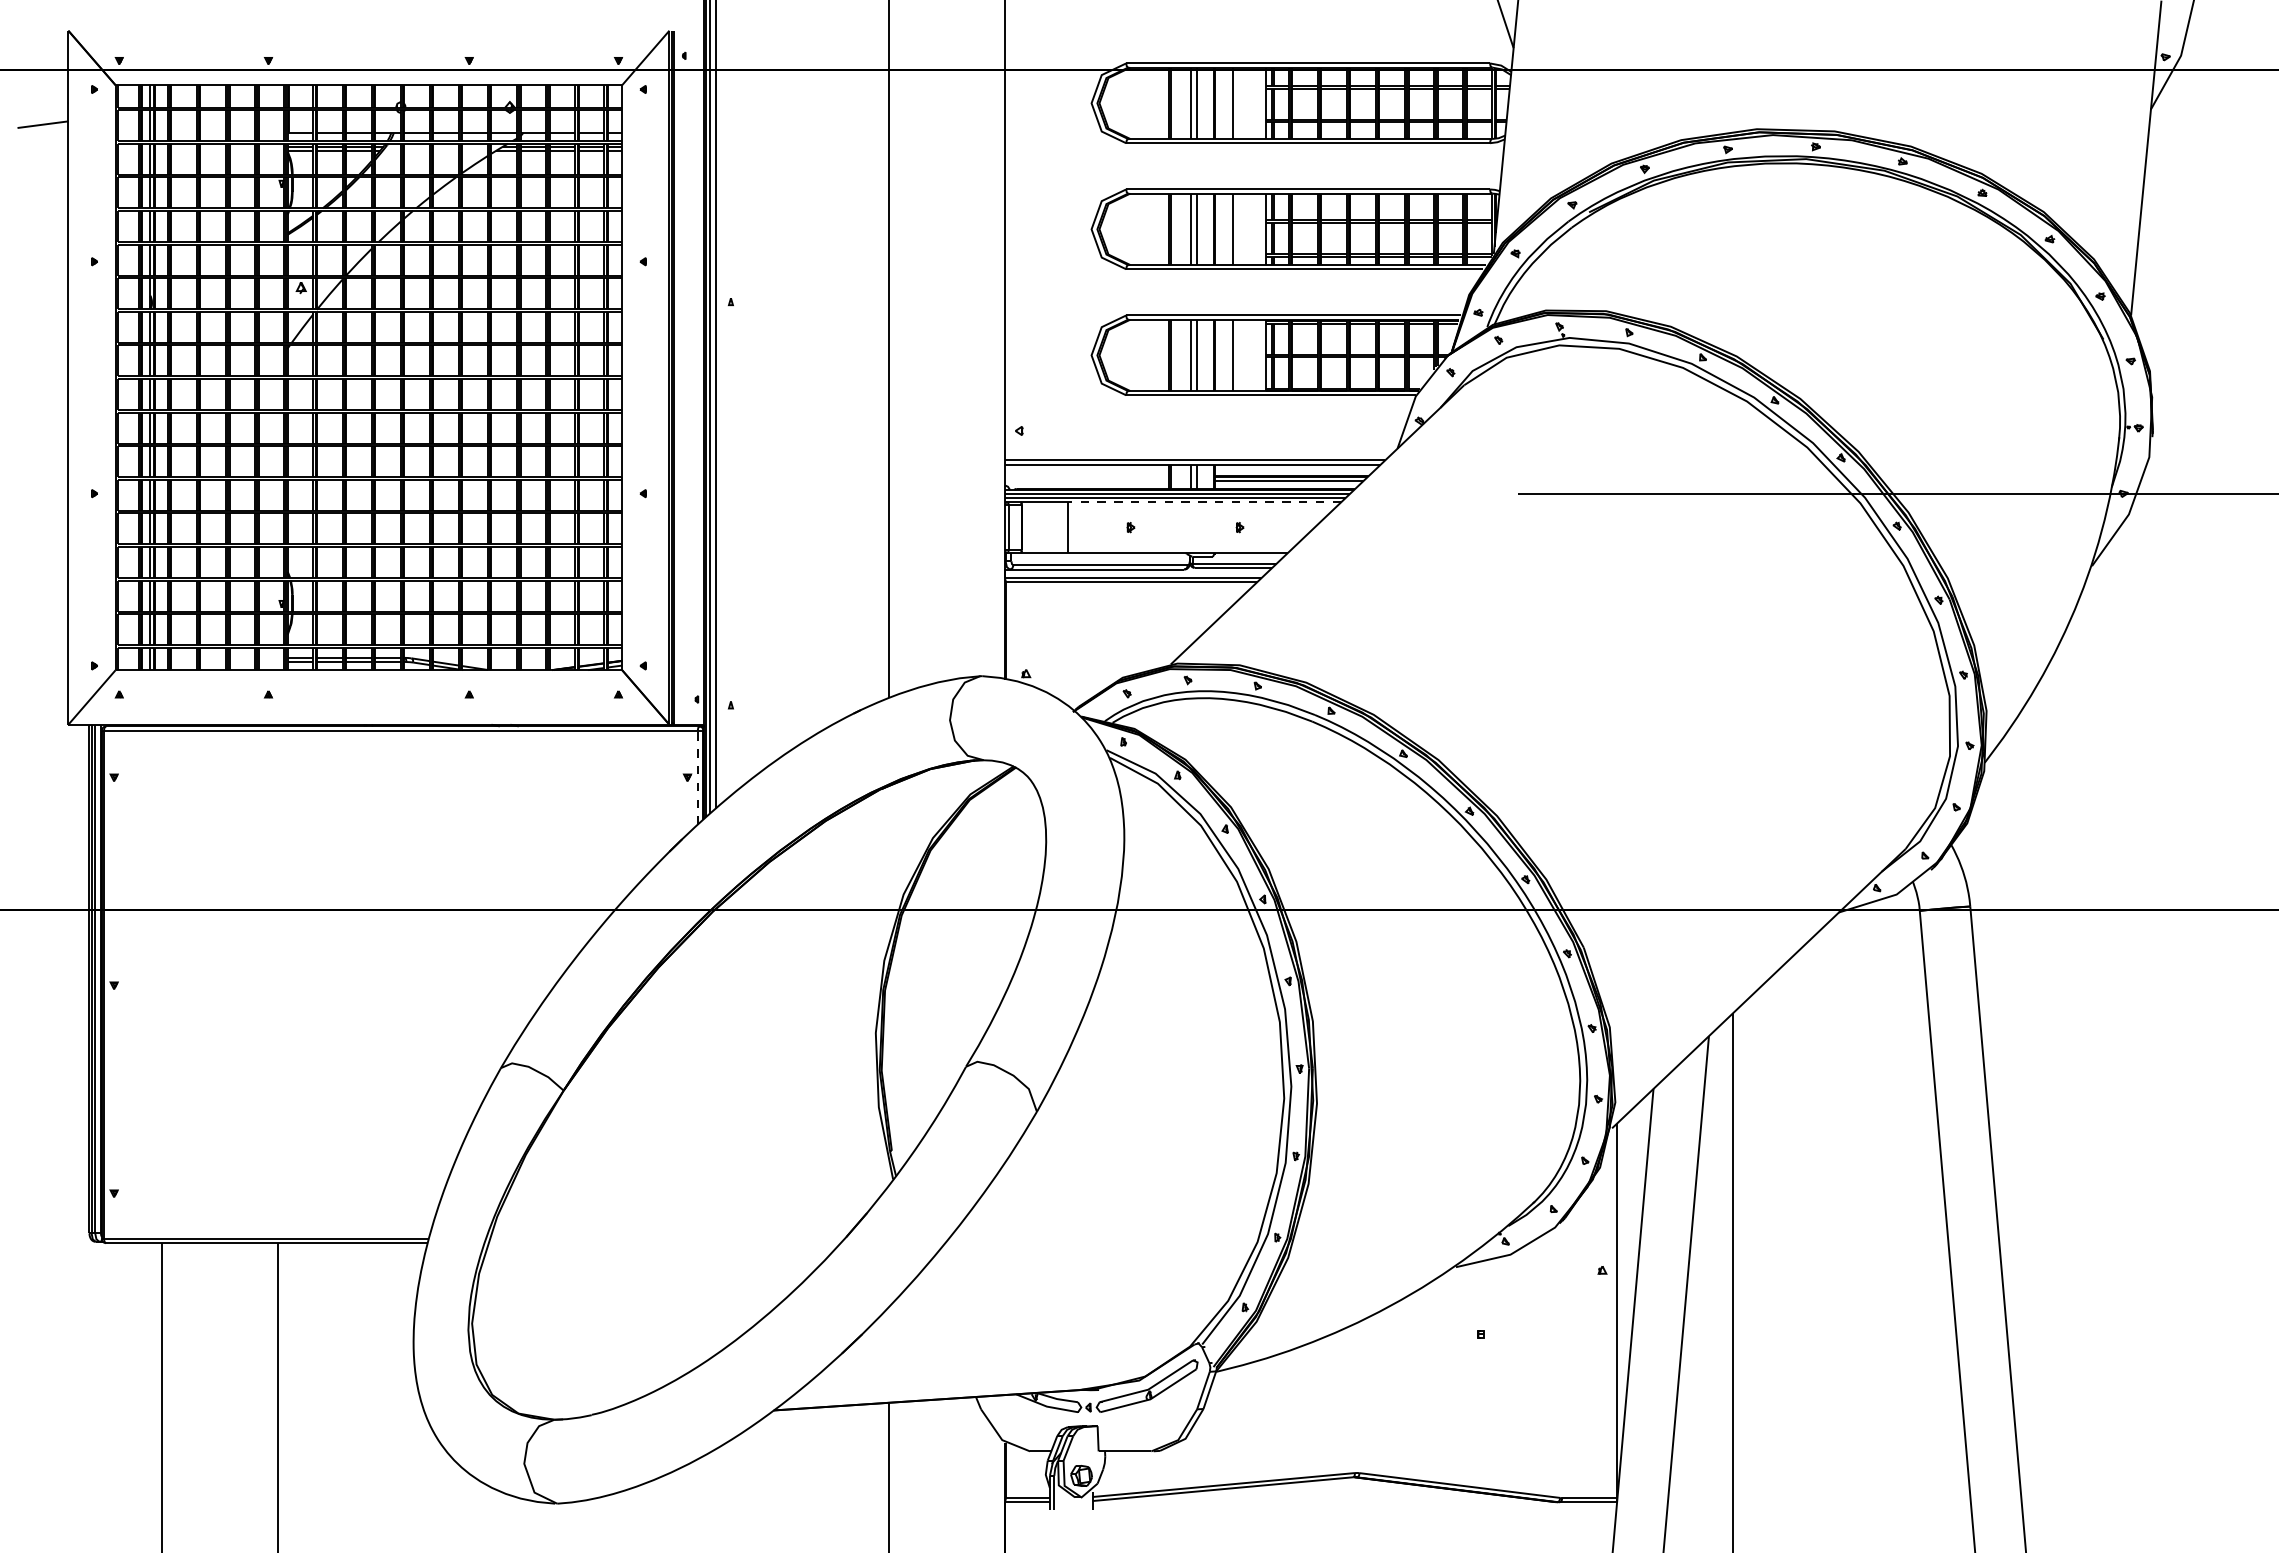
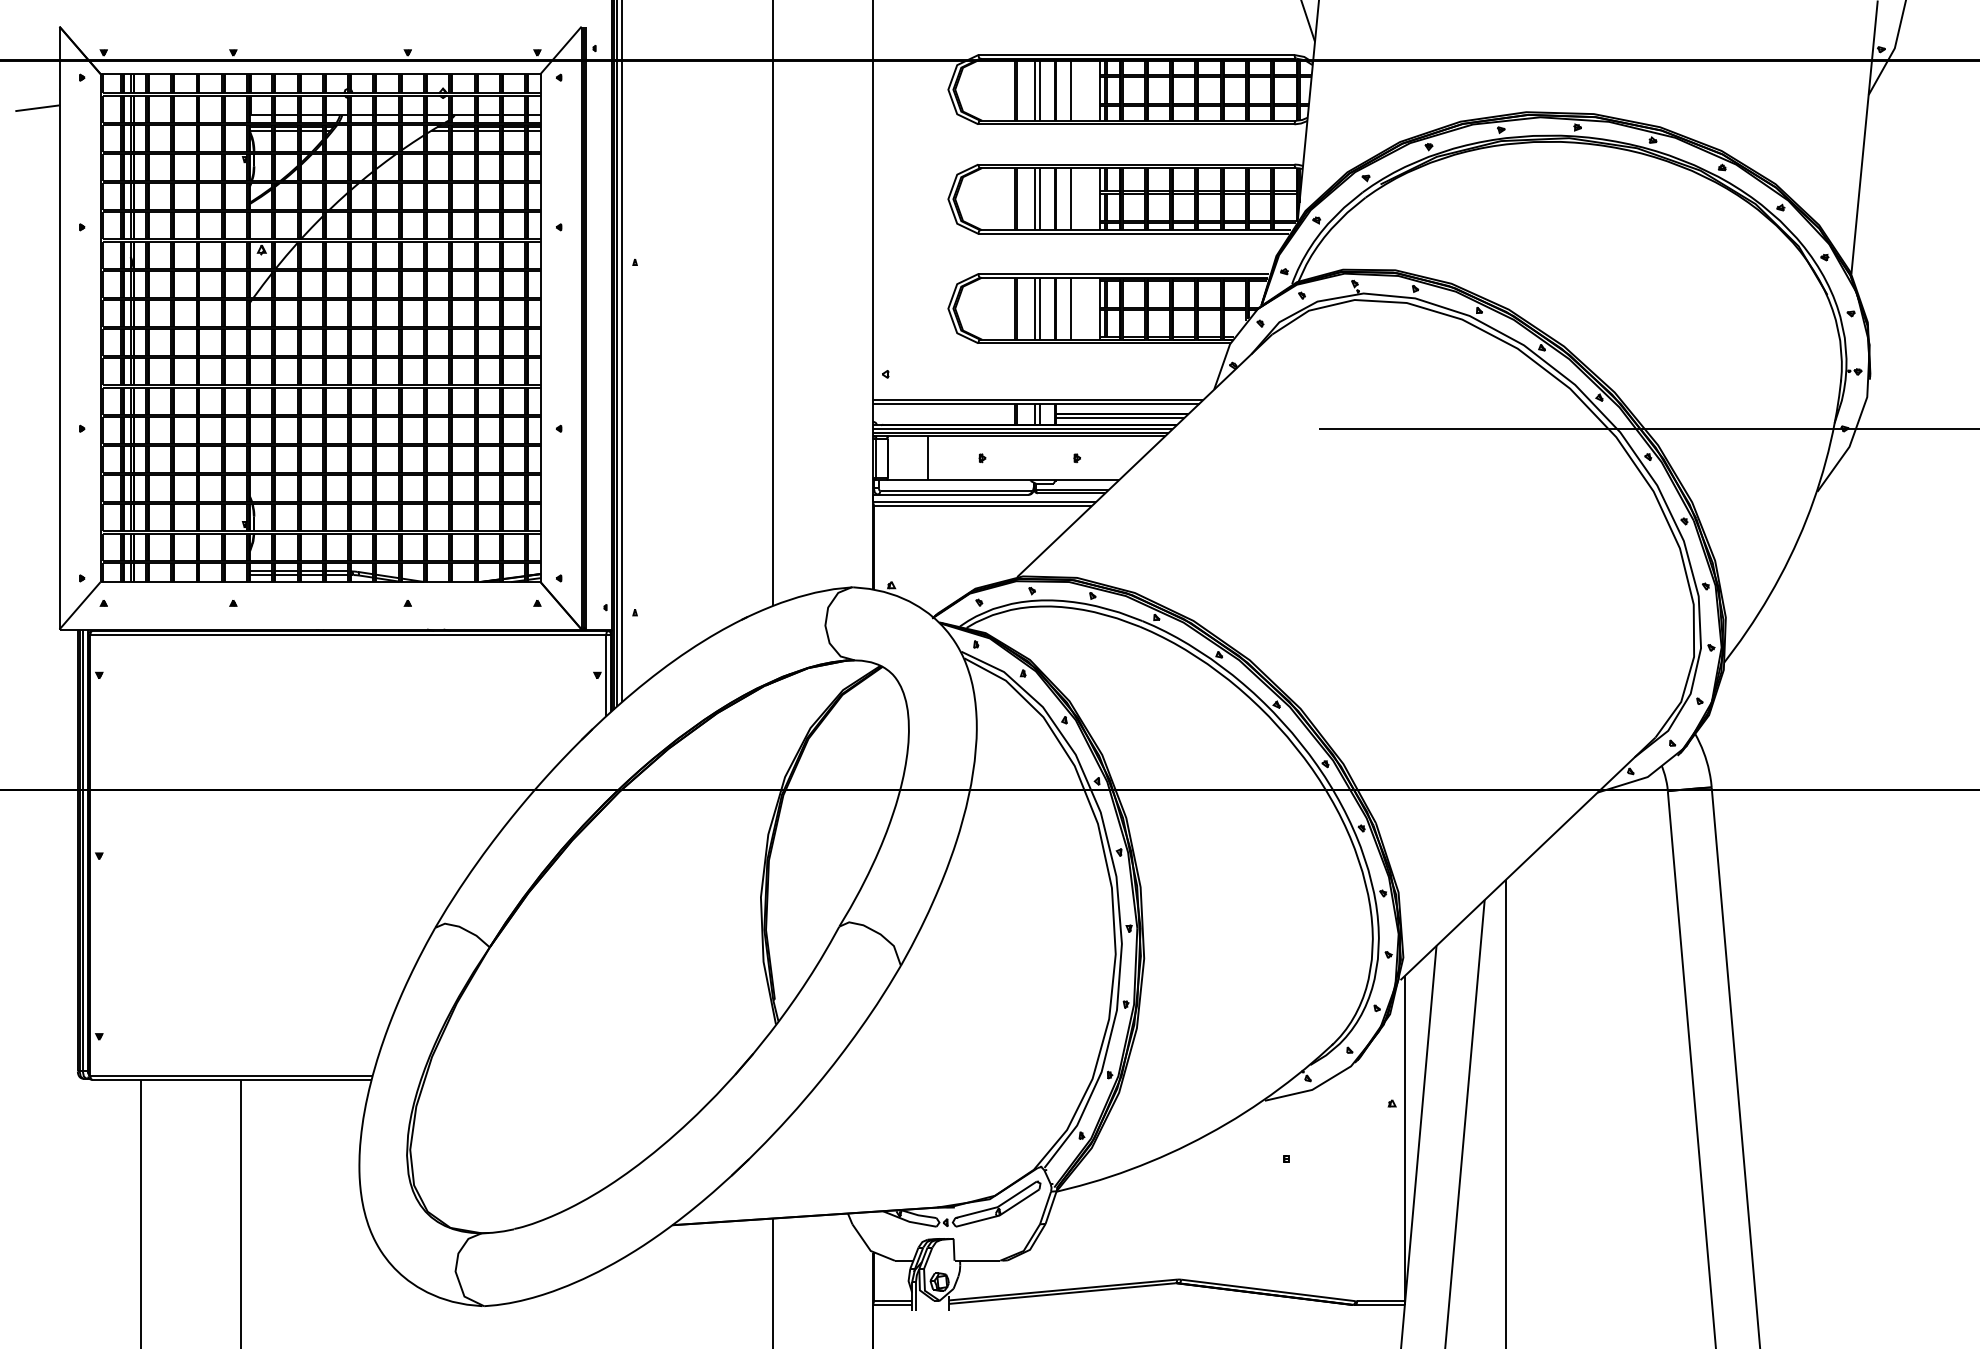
line: (1204, 502) -> (1046, 436), dashed -> solid
line: (697, 777) -> (606, 675), dashed -> solid

